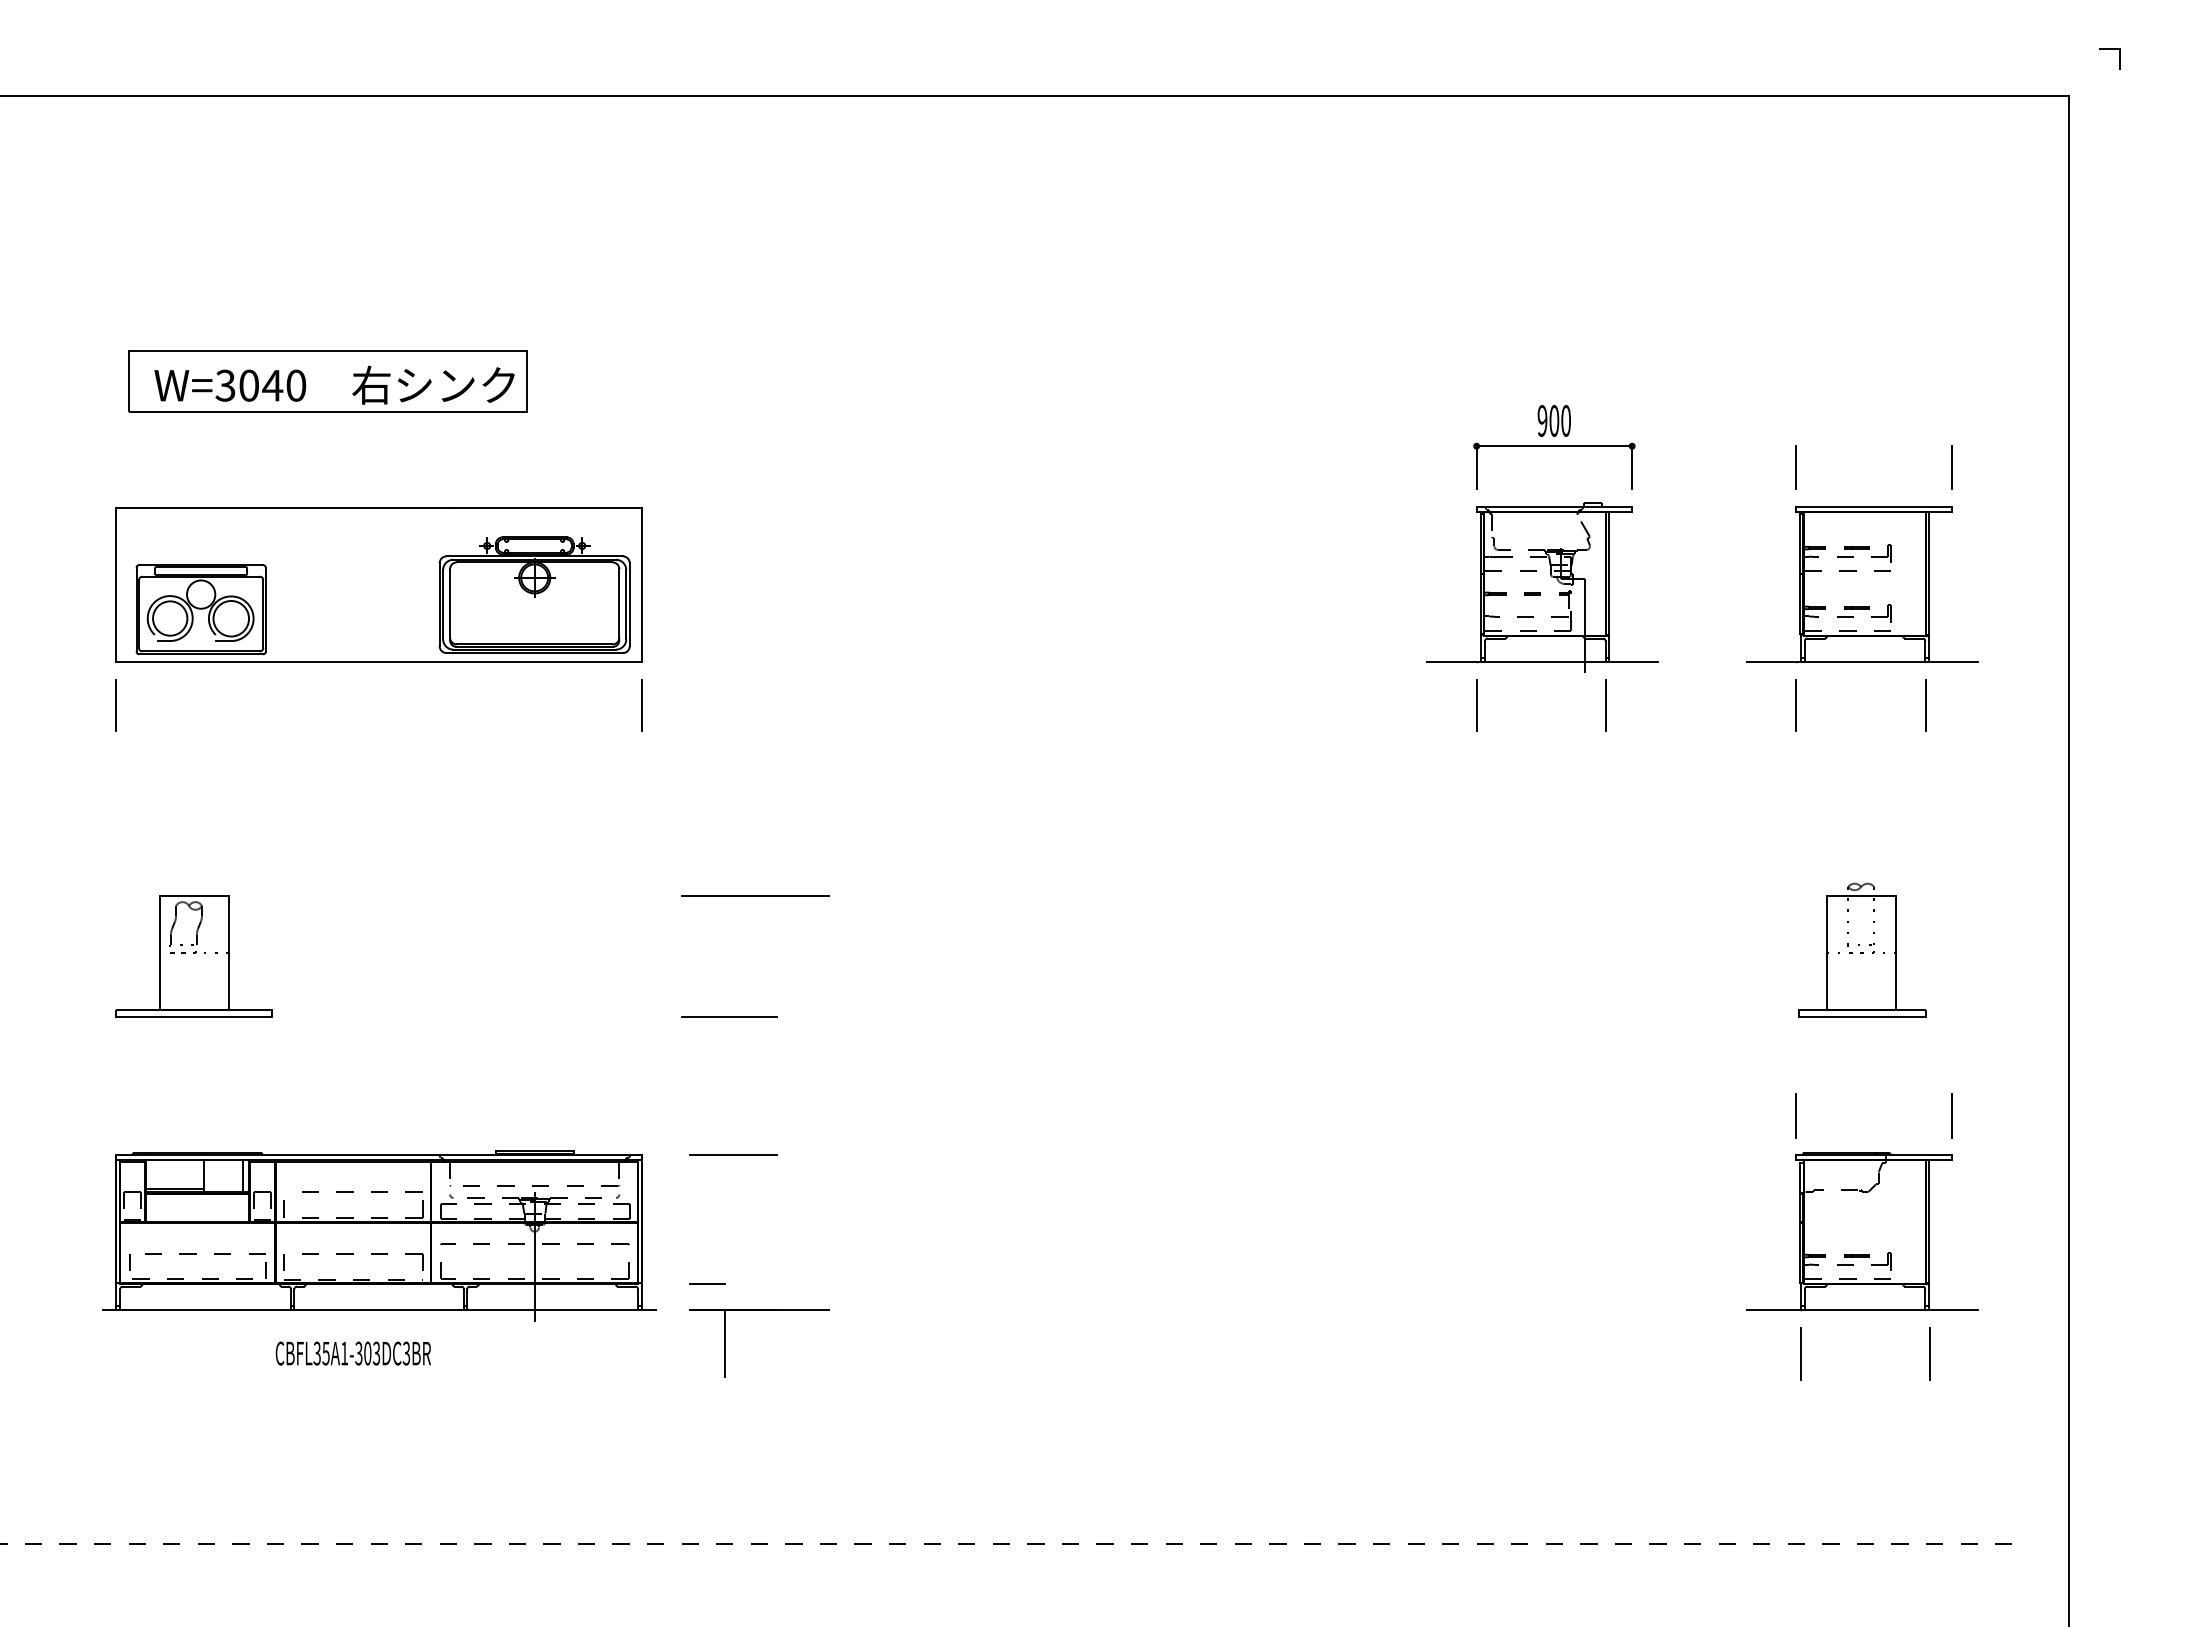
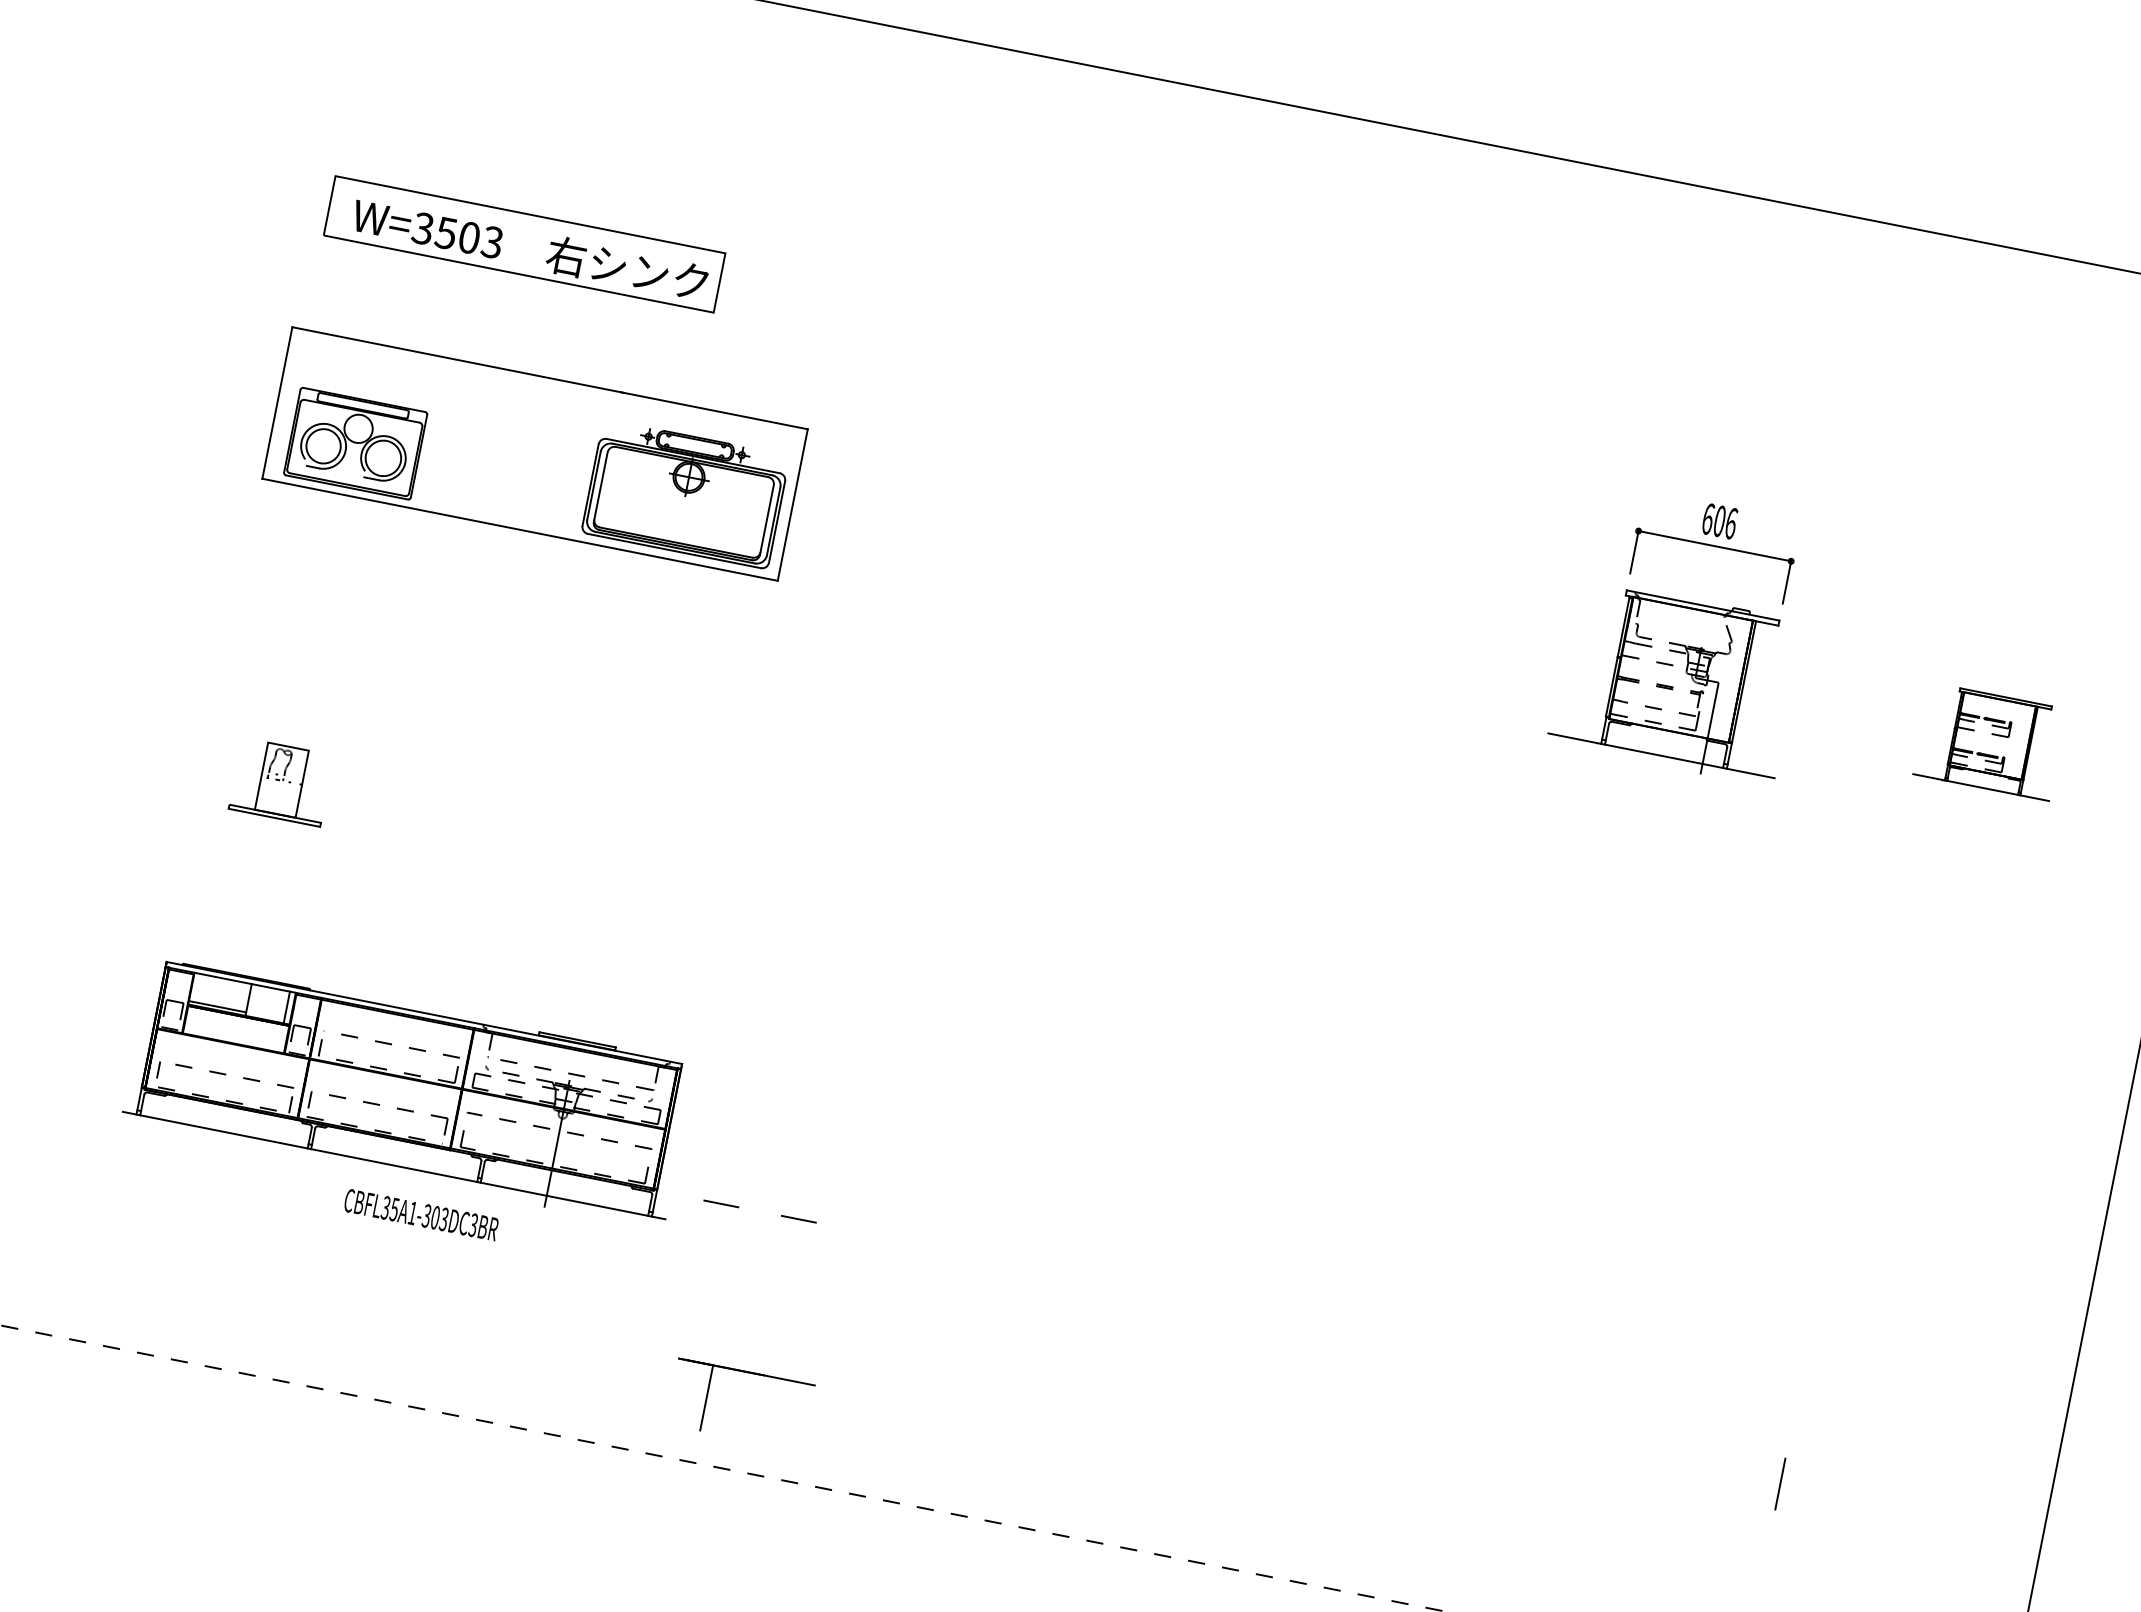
text: (272, 385) -> (469, 237), W=3040 -> W=3503
text: (1554, 420) -> (1719, 520), 900 -> 606
line: (1796, 467) -> (1948, 614), removed
line: (1951, 467) -> (2100, 644), removed
part: (1862, 584) -> (1990, 741), size x0.6
line: (116, 705) -> (254, 521), removed
line: (641, 705) -> (769, 623), removed
line: (1476, 705) -> (1588, 785), removed
line: (1606, 705) -> (1715, 810), removed
line: (1796, 705) -> (1902, 847), removed
line: (1925, 705) -> (2028, 872), removed
line: (754, 895) -> (842, 831), removed
part: (1862, 949) -> (1919, 1099), removed
part: (193, 956) -> (280, 782), size x0.6
line: (728, 1016) -> (793, 945), removed
line: (1796, 1115) -> (1822, 1249), removed
line: (1951, 1115) -> (1974, 1279), removed
line: (733, 1154) -> (772, 1081), removed
part: (1862, 1231) -> (1864, 1376), removed
line: (786, 1283) -> (798, 1218), added
part: (759, 1310) -> (747, 1372), moved
text: (352, 1353) -> (420, 1214), moved
line: (1930, 1353) -> (1907, 1509), removed

